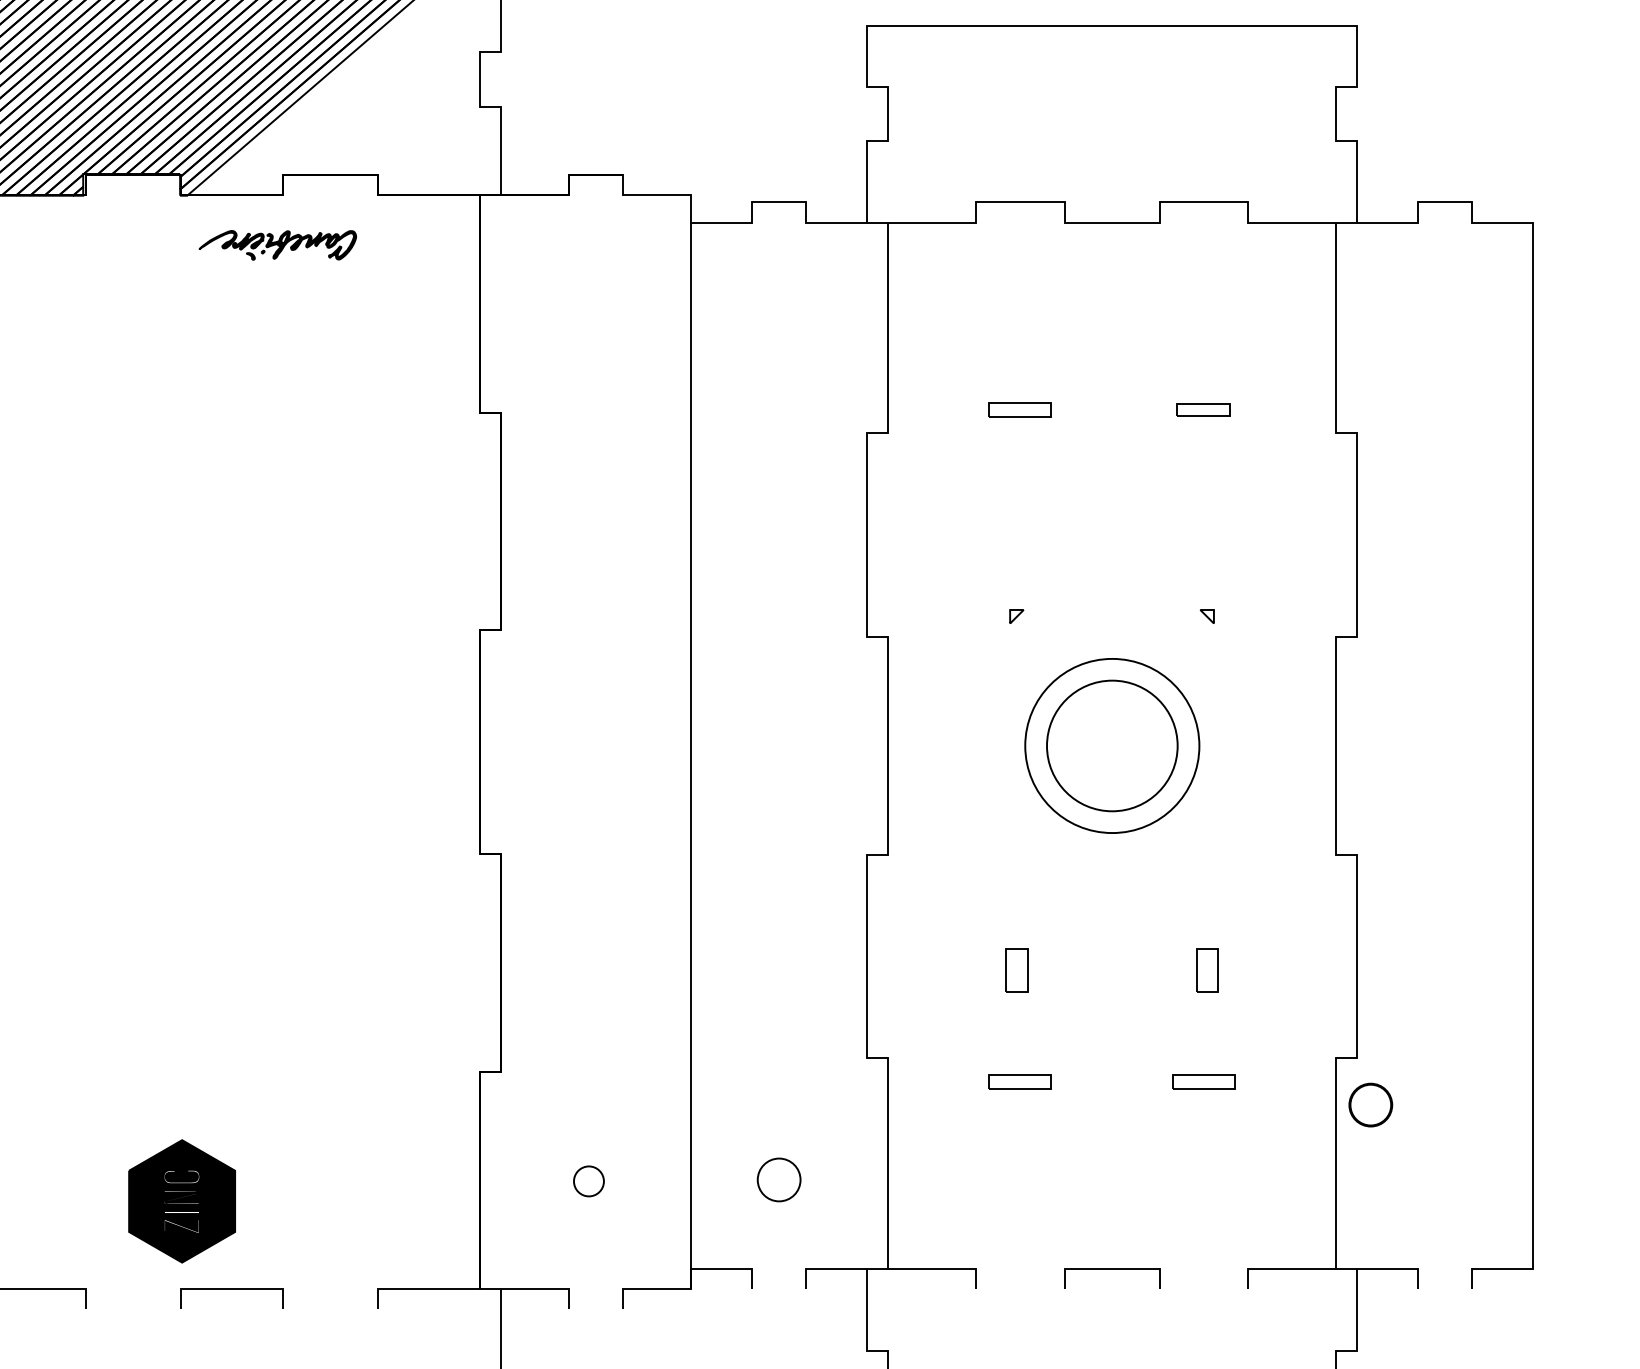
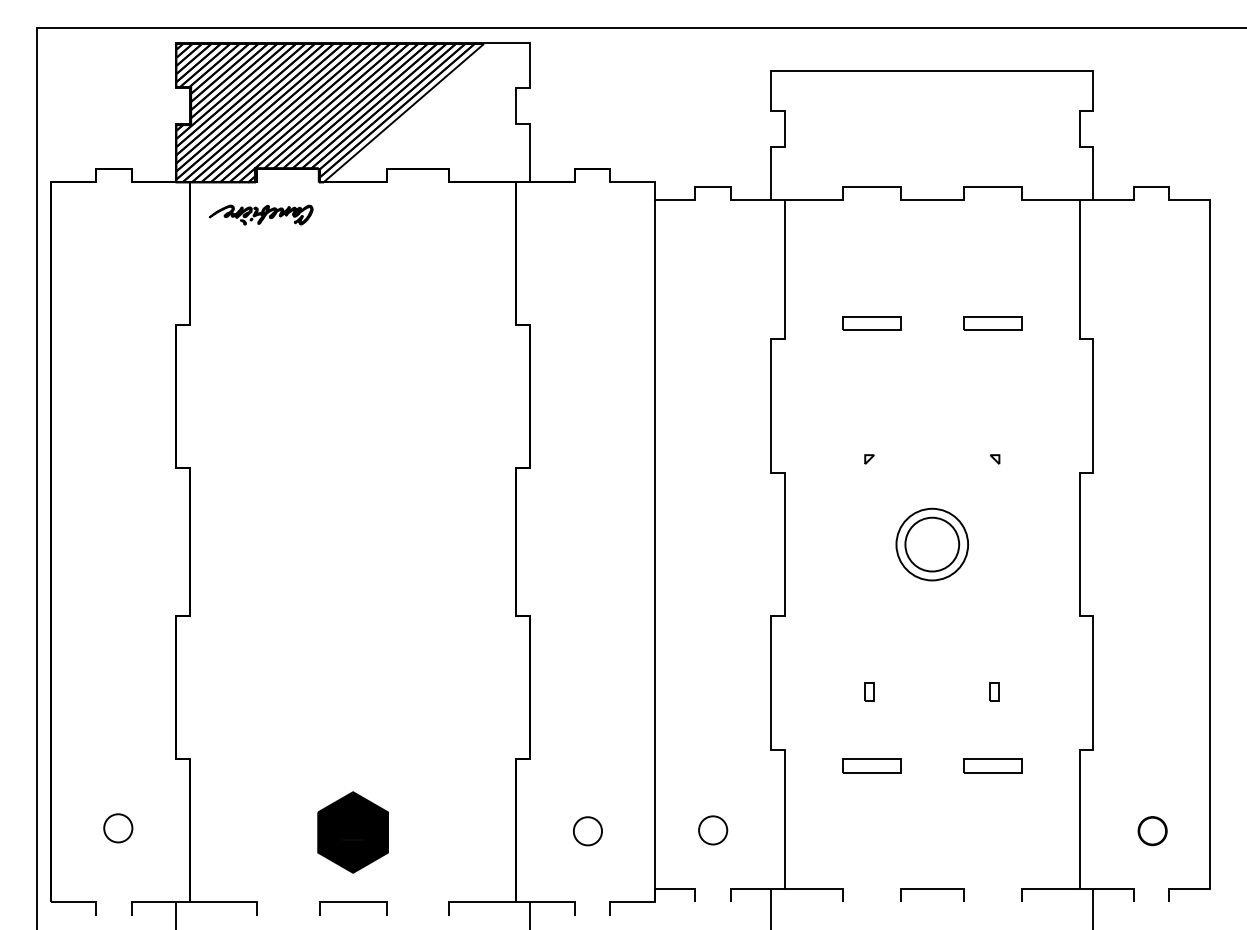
part: (276, 244) -> (260, 214), moved
part: (1019, 409) -> (871, 323), size x1.43
part: (1203, 409) -> (992, 323), size x1.67
part: (1110, 745) -> (931, 544), size x0.62
part: (1016, 968) -> (869, 691), size x0.62
part: (1206, 968) -> (994, 691), size x0.62
part: (1019, 1081) -> (871, 765), size x1.43
part: (1203, 1081) -> (992, 765), size x1.43
part: (1370, 1105) -> (1152, 831), moved
part: (588, 1181) -> (587, 831), size x1.43
part: (181, 1201) -> (352, 832), moved

